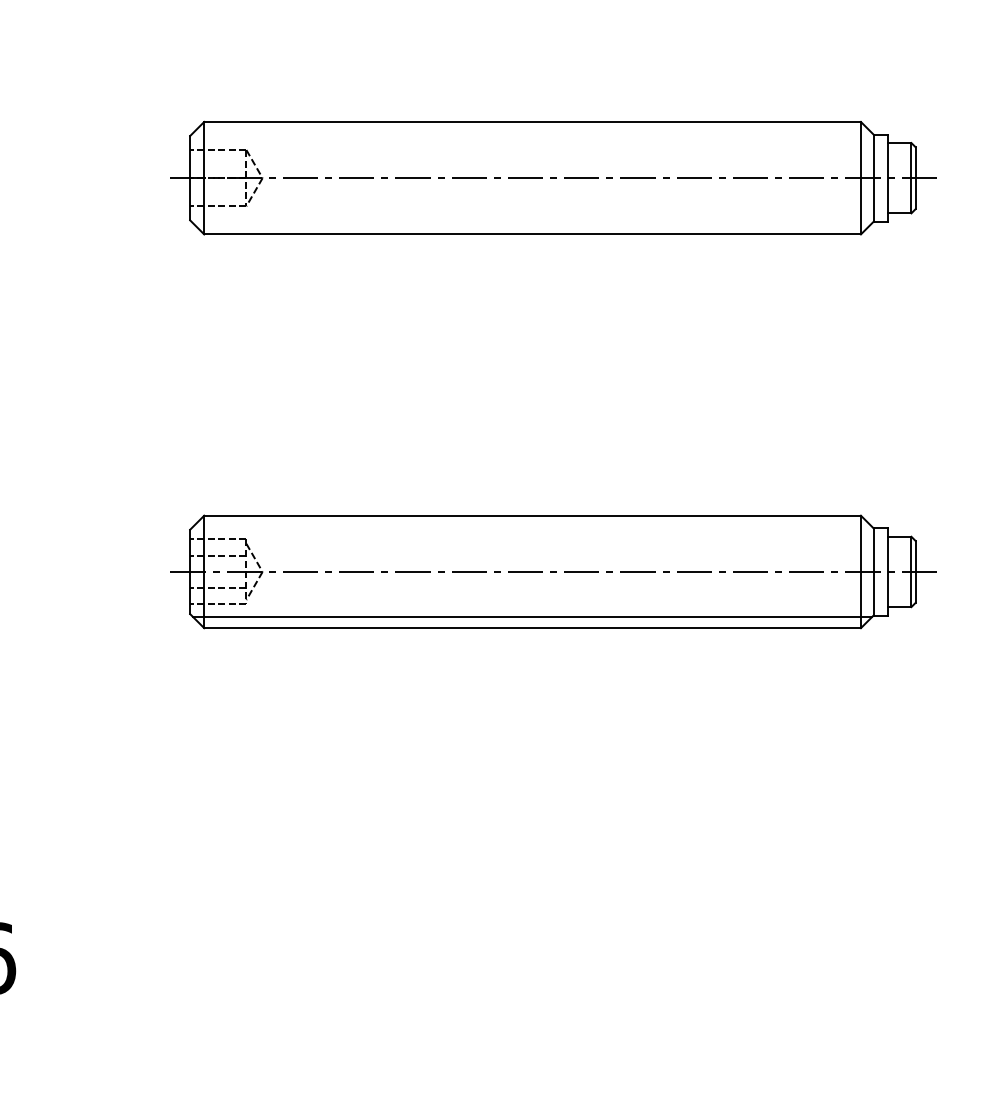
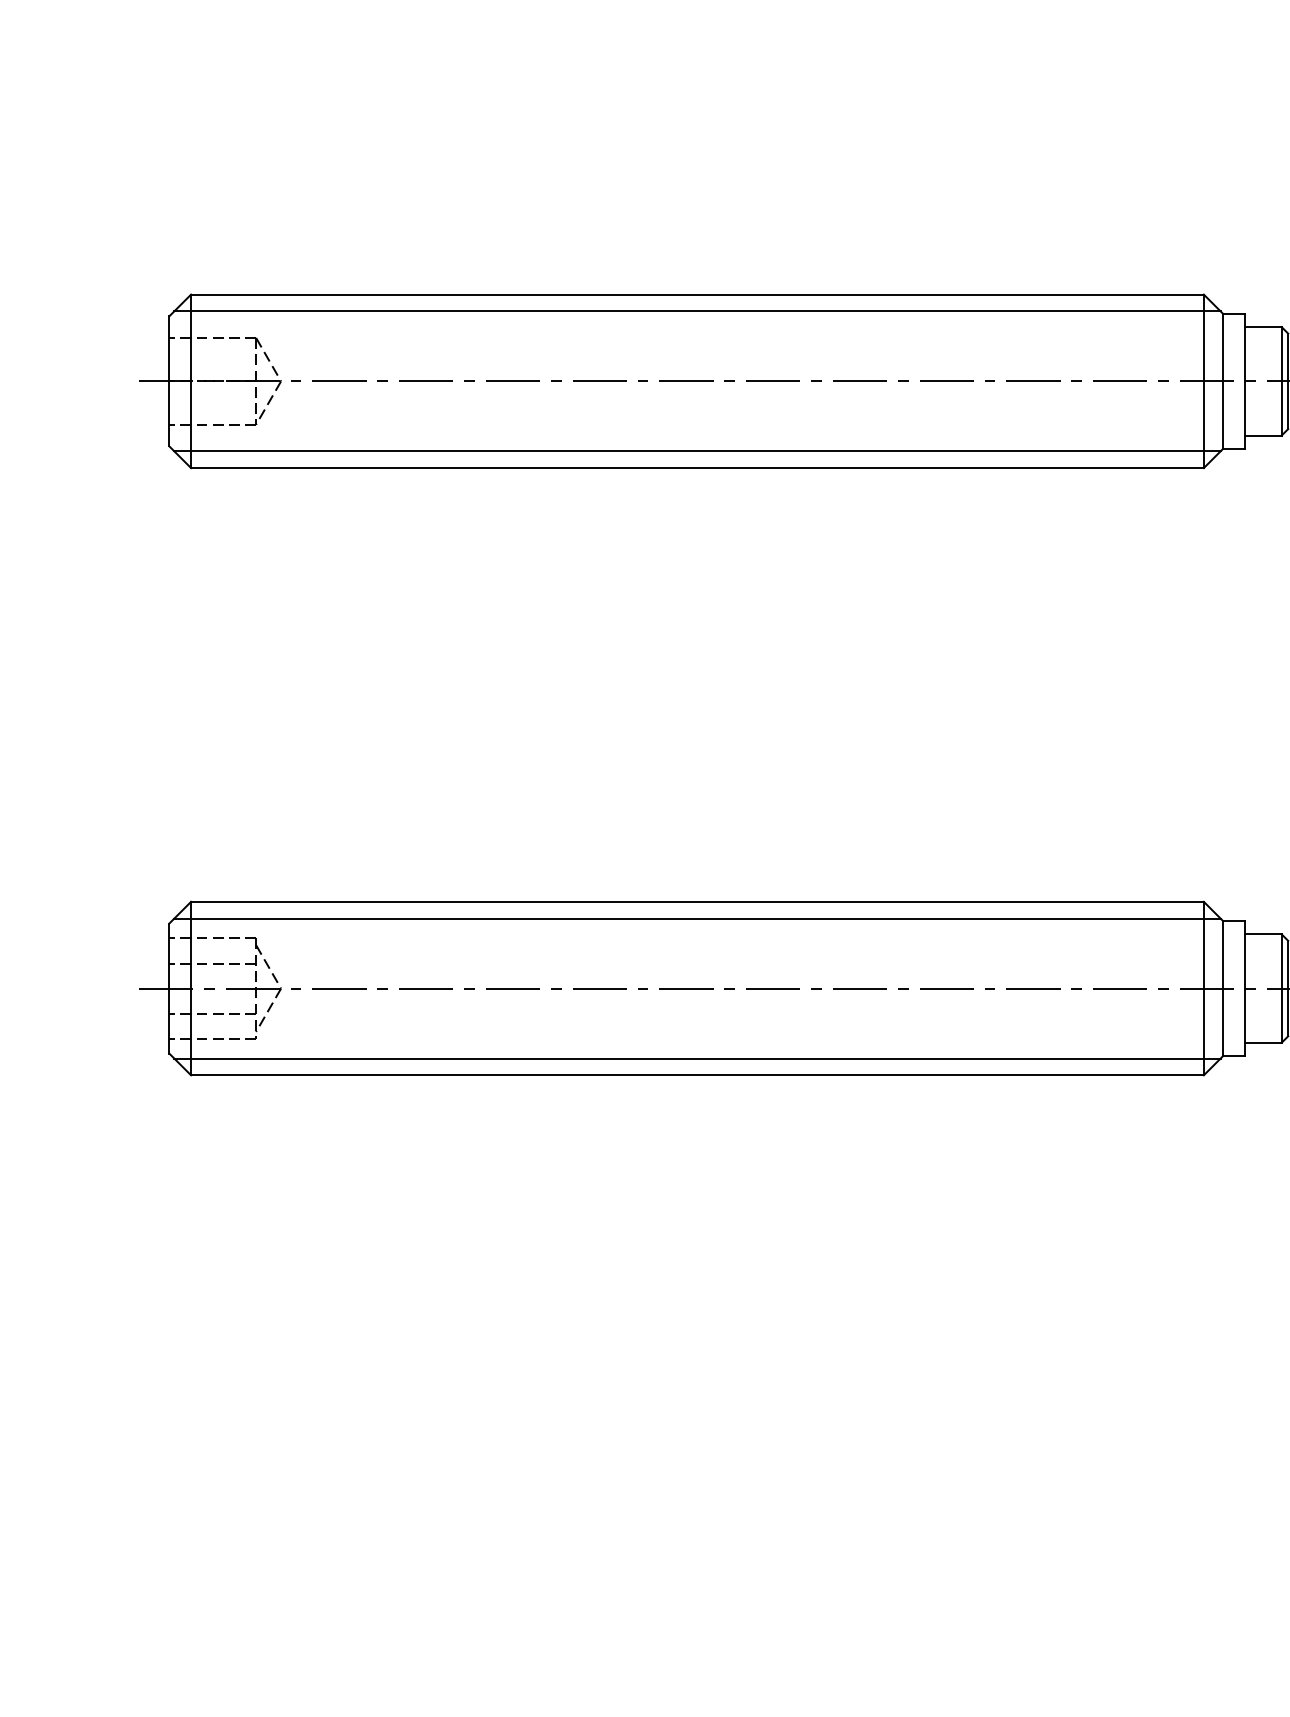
line: (532, 132) -> (697, 310), added
line: (532, 223) -> (697, 451), added
line: (532, 526) -> (697, 918), added

